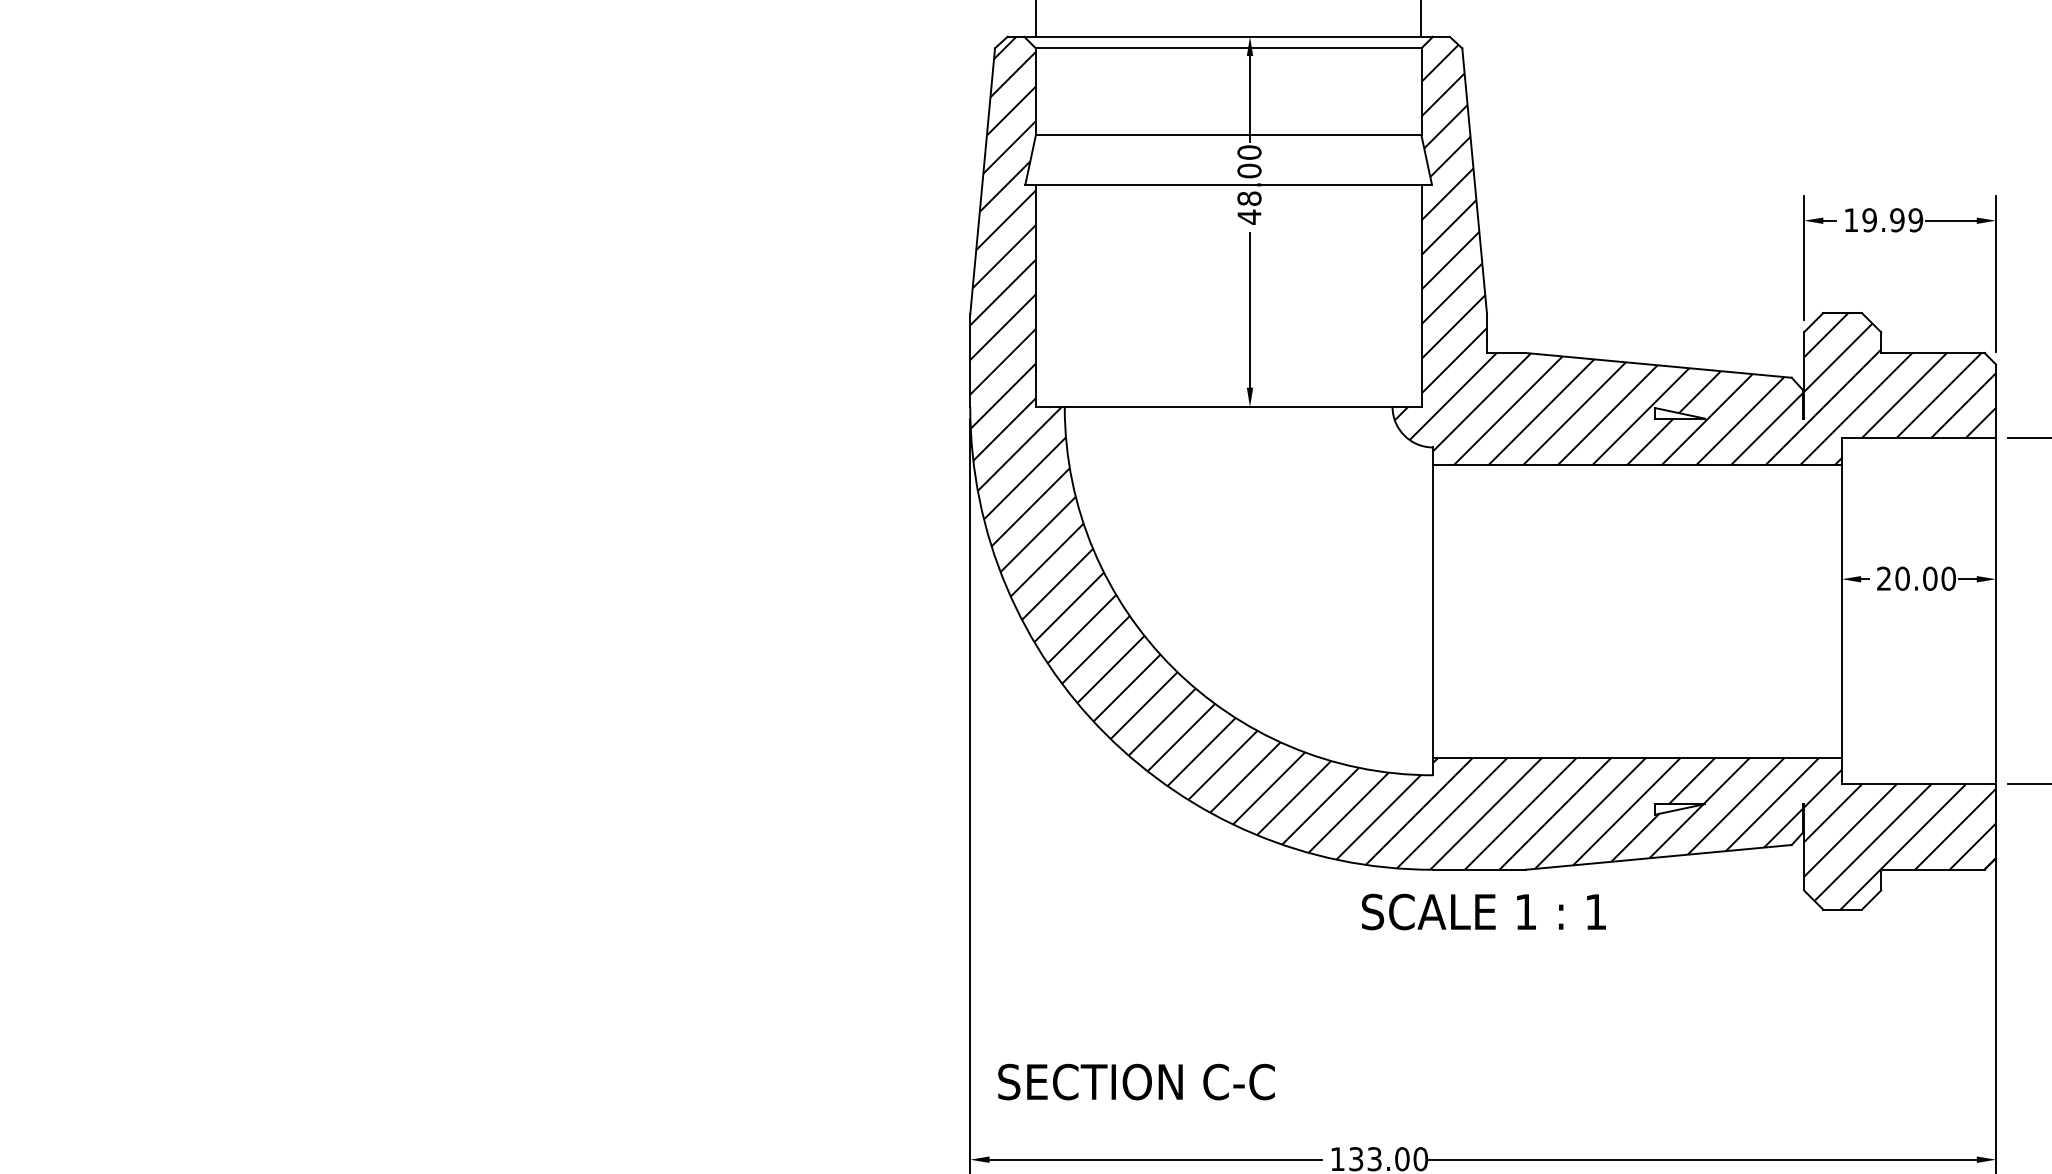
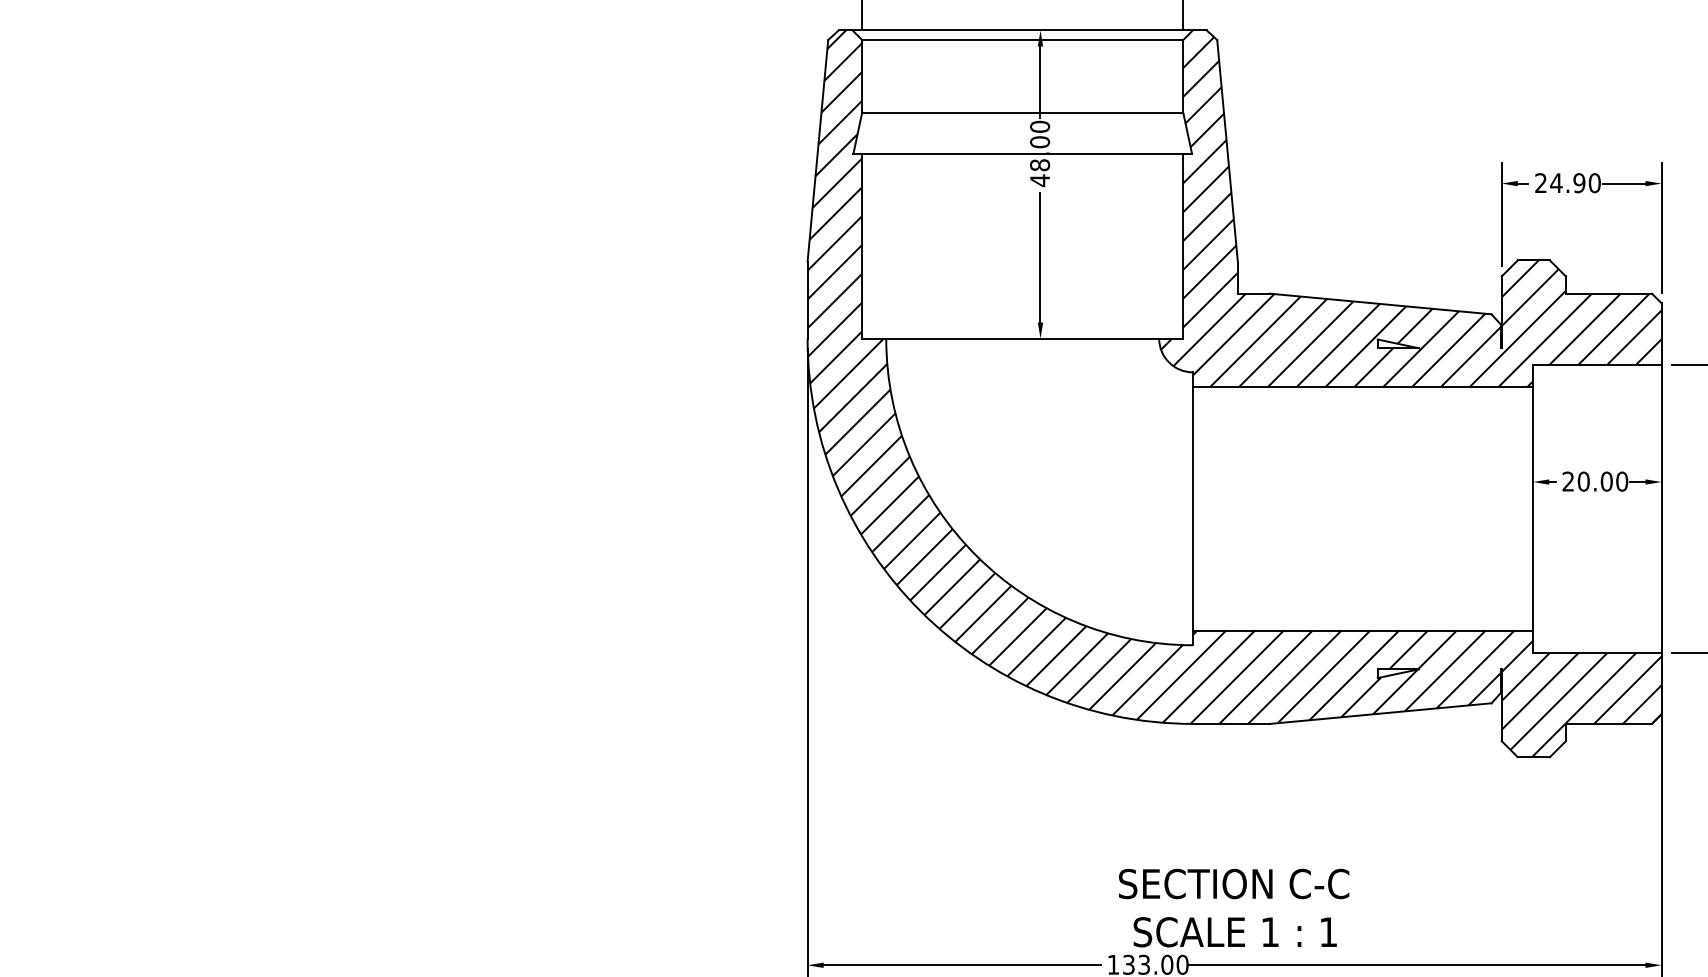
text: (1883, 220) -> (1567, 183), 19.99 -> 24.90
text: (1483, 911) -> (1234, 931), moved
text: (1136, 1081) -> (1234, 883), moved

